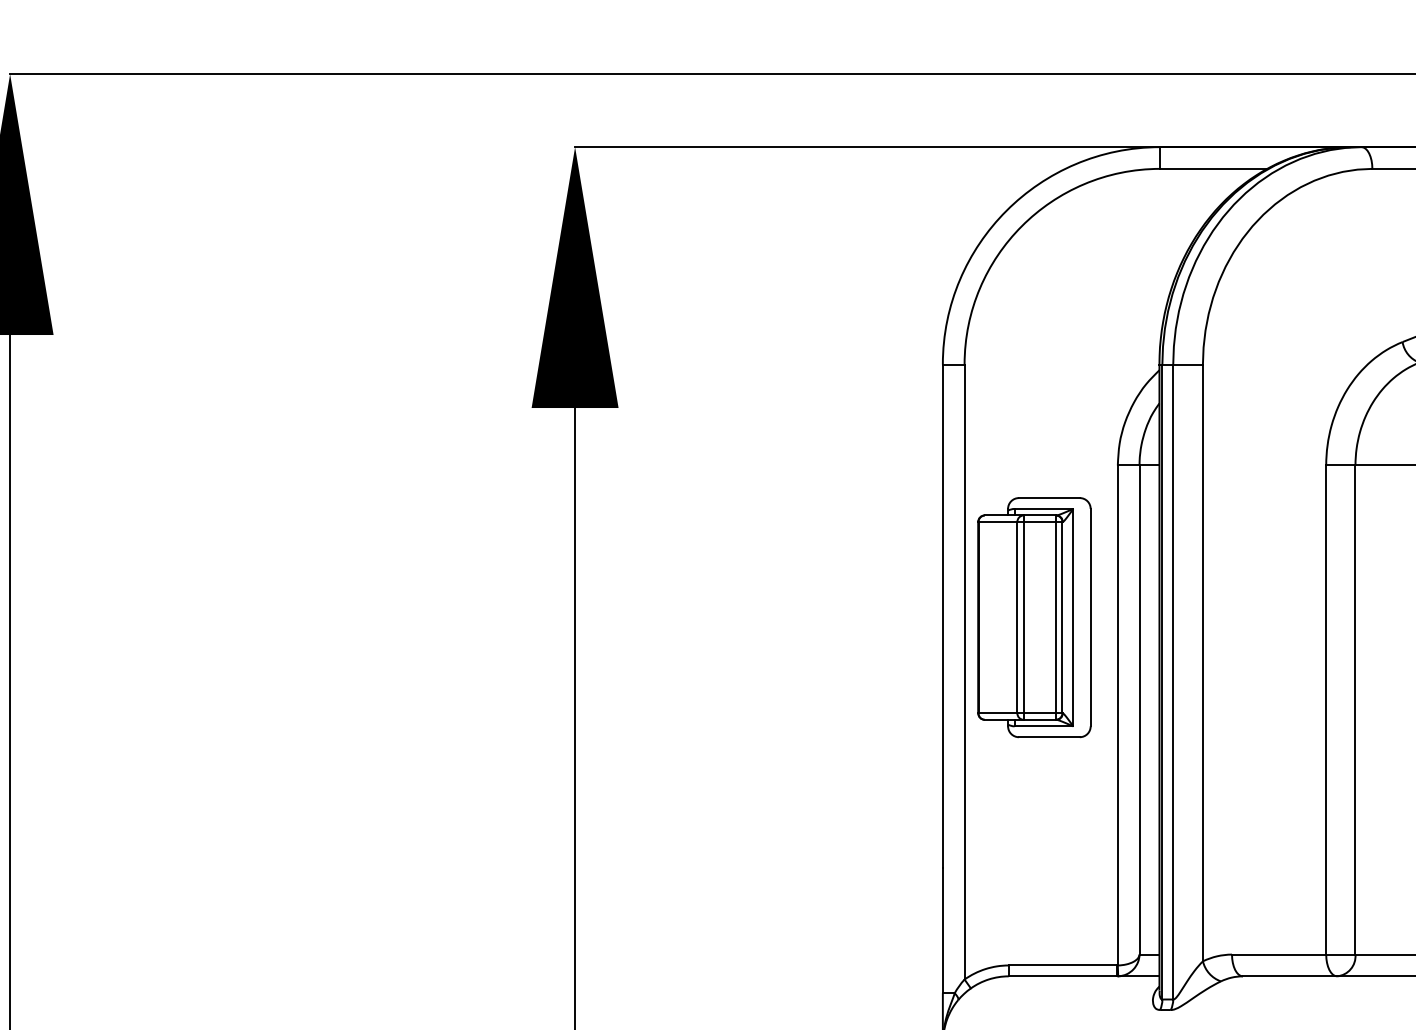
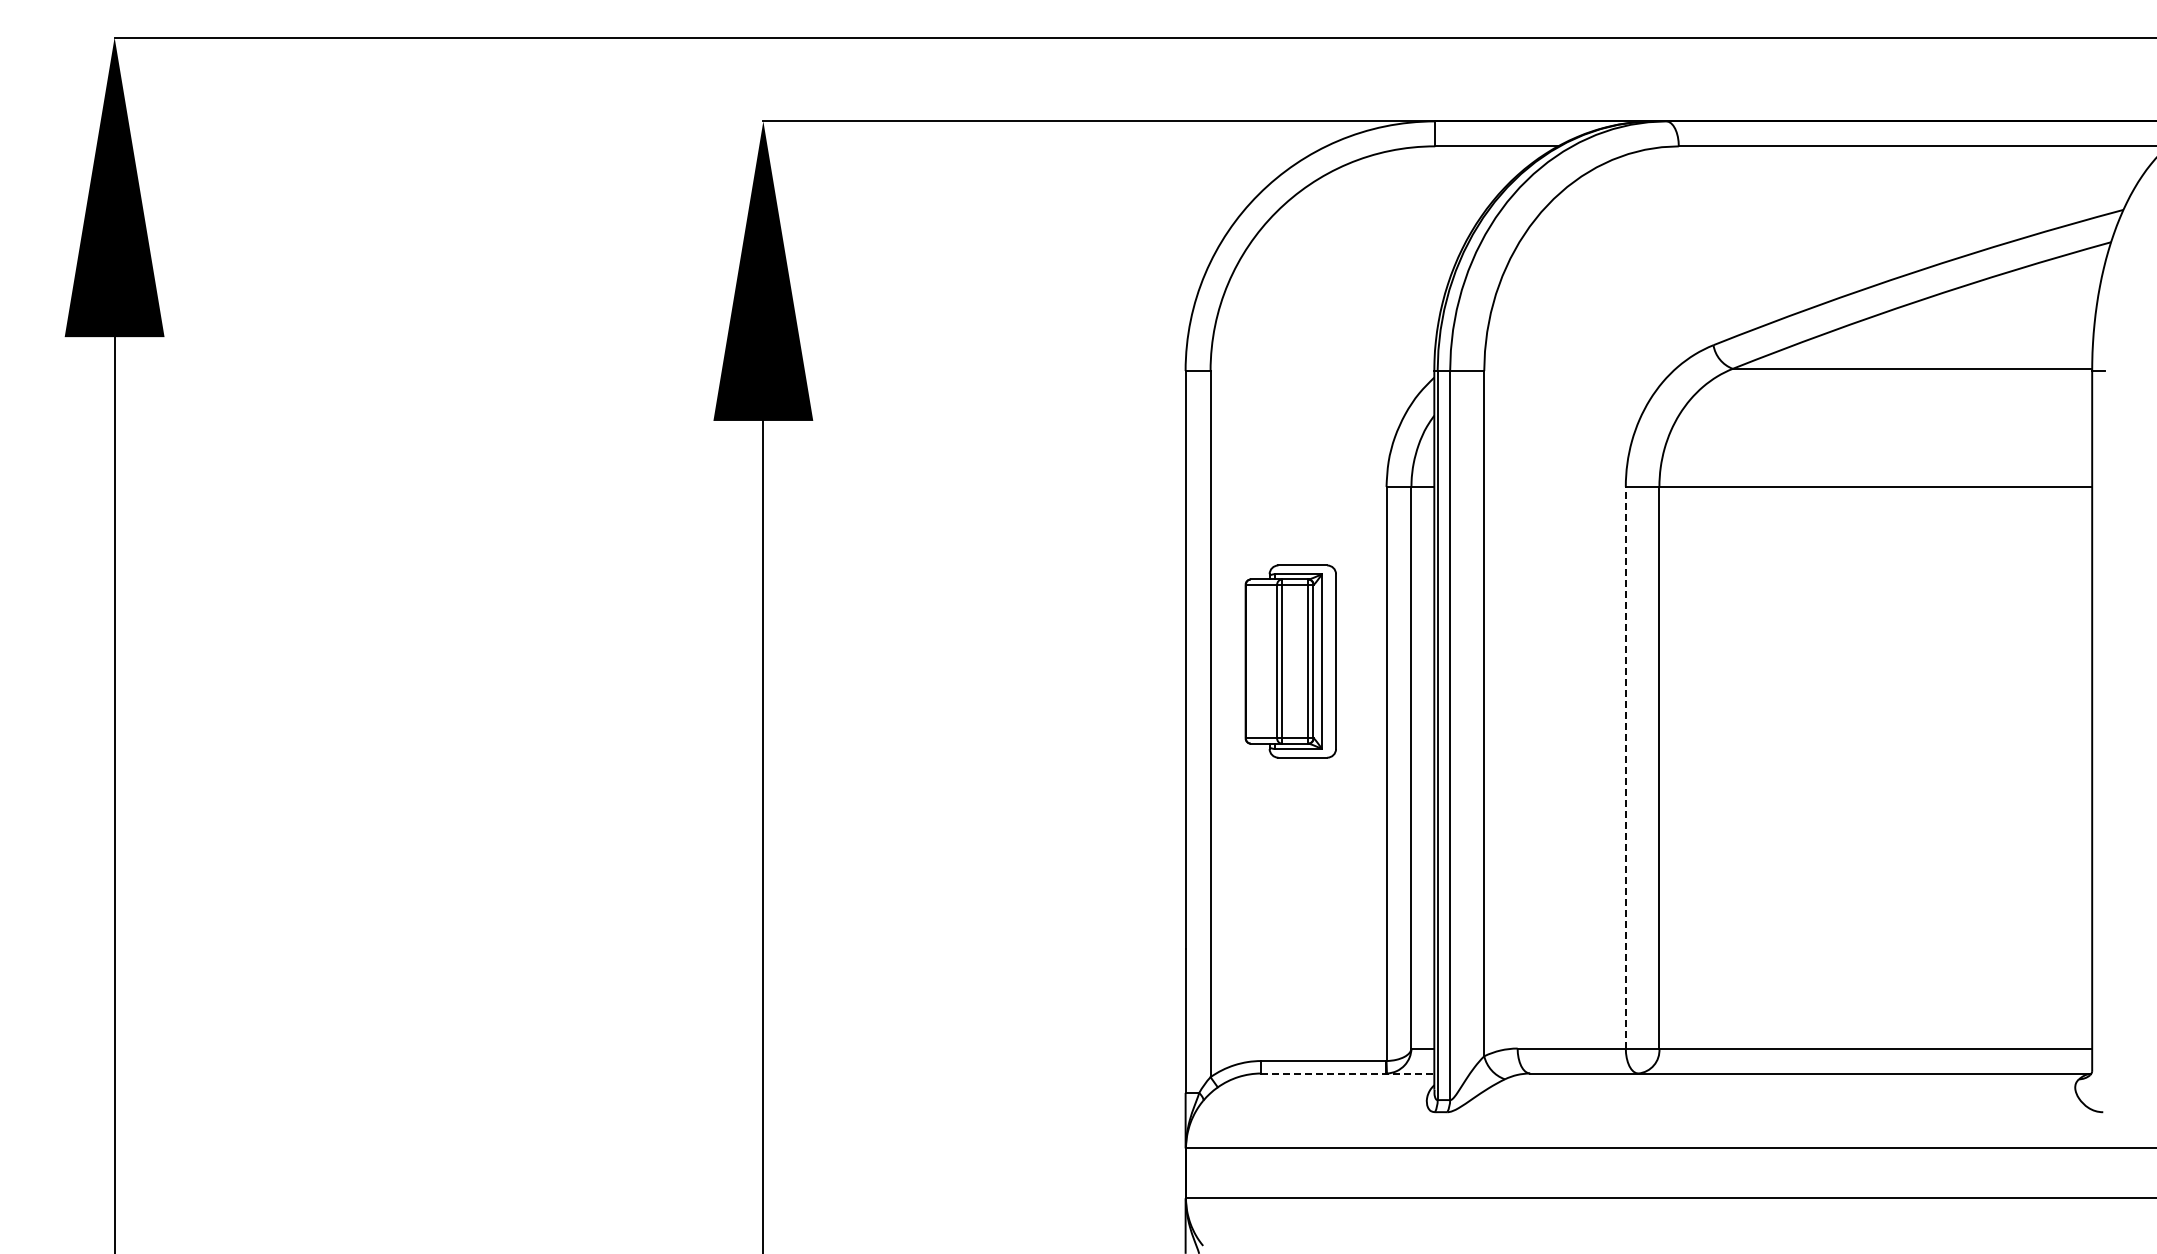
part: (1034, 617) -> (1290, 661), size x0.7
line: (1325, 709) -> (1625, 767), solid -> dashed
line: (1083, 976) -> (1347, 1073), solid -> dashed

